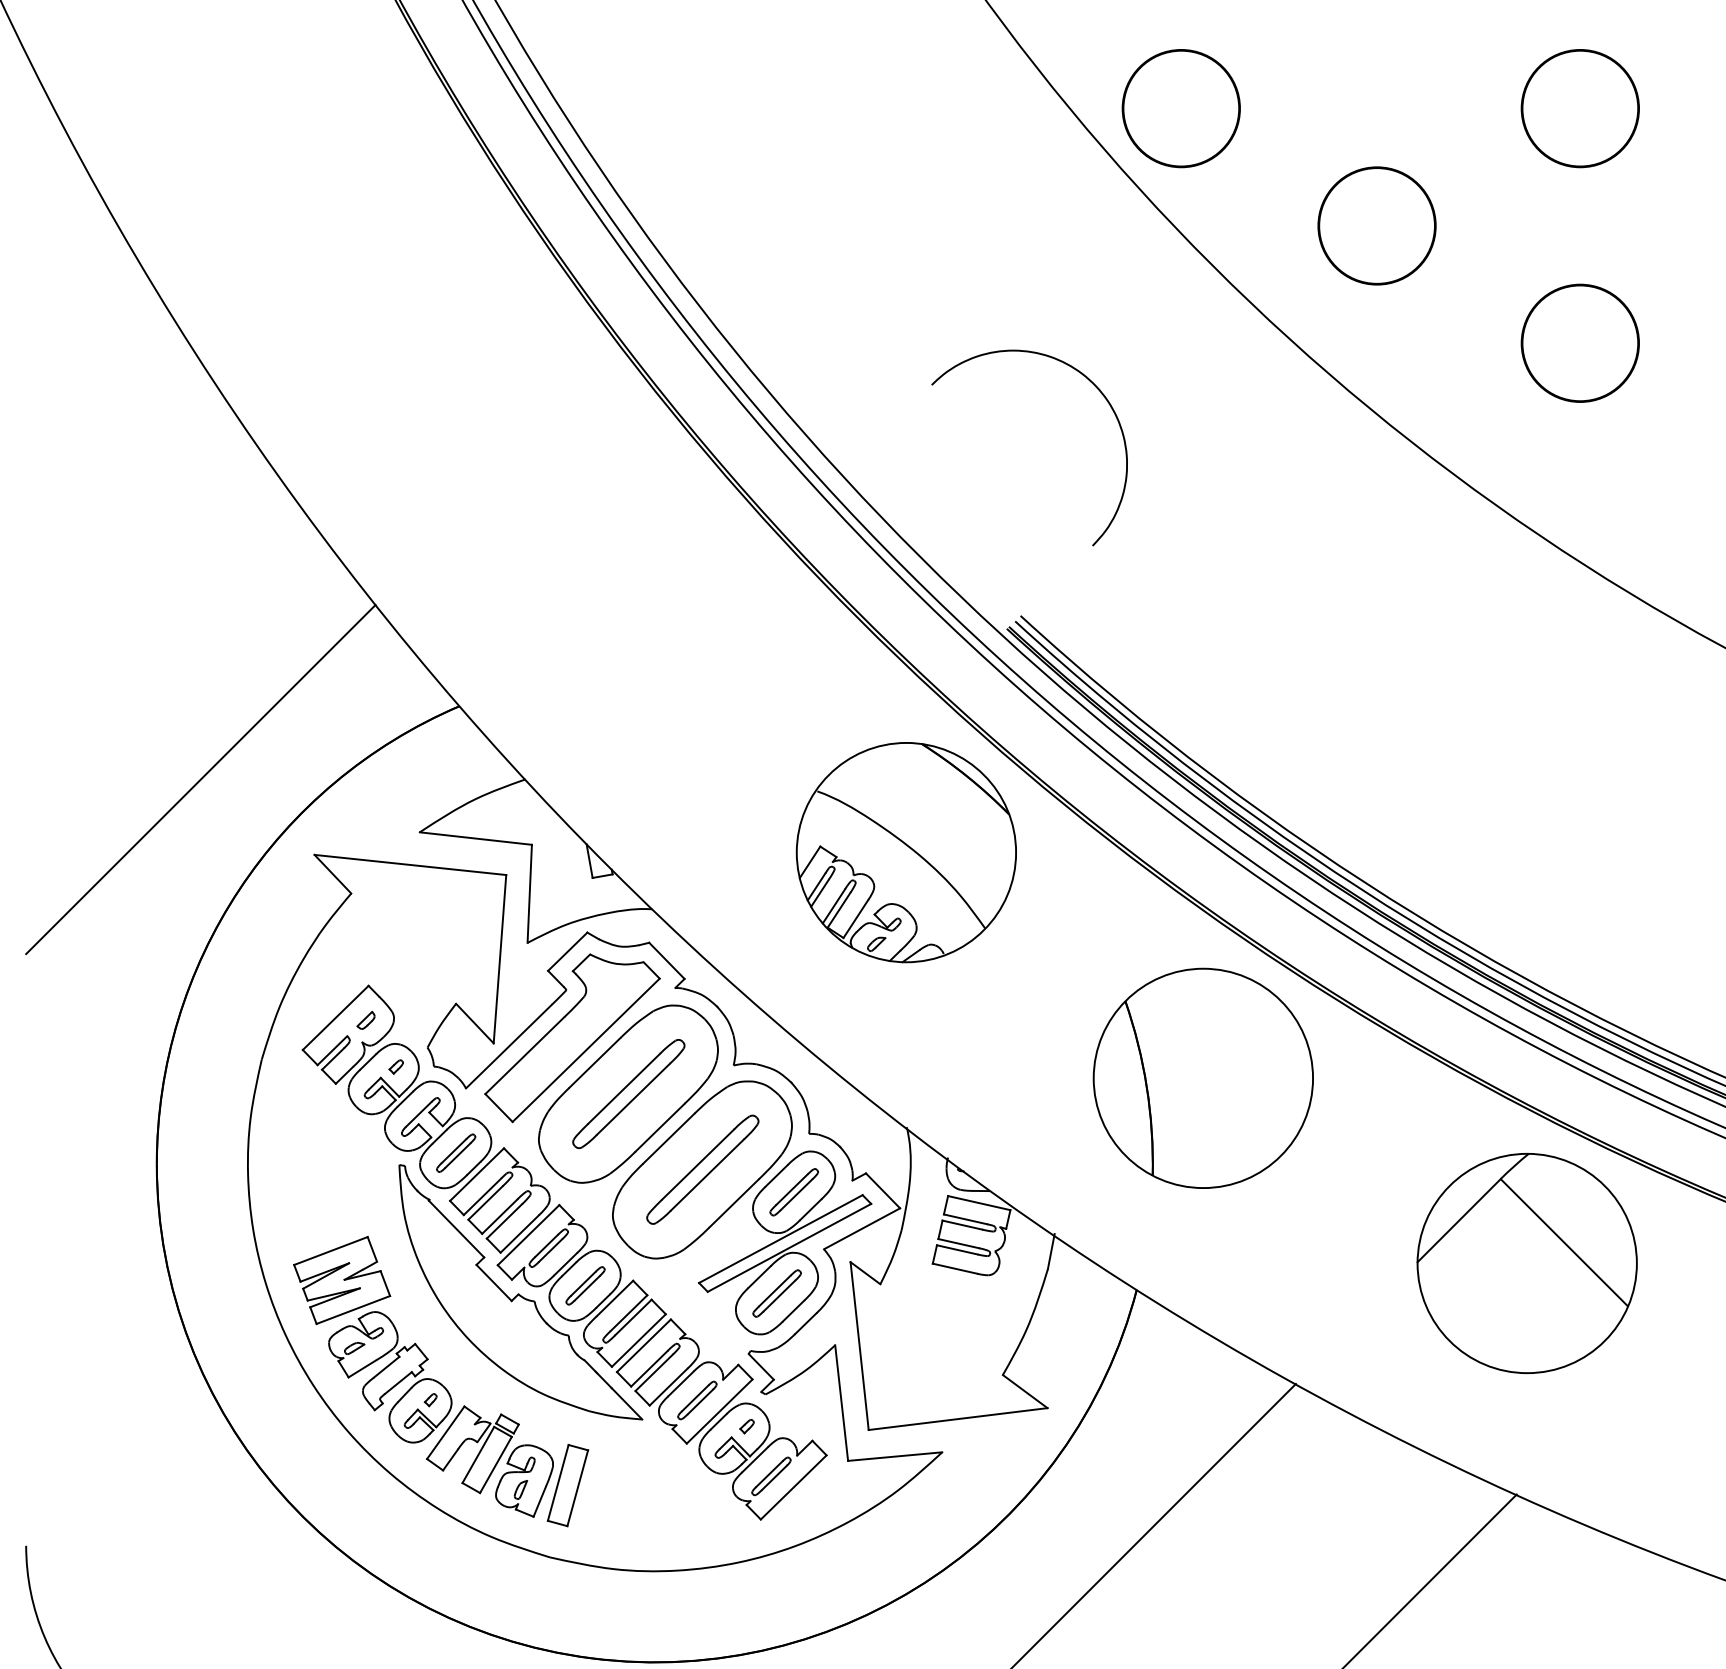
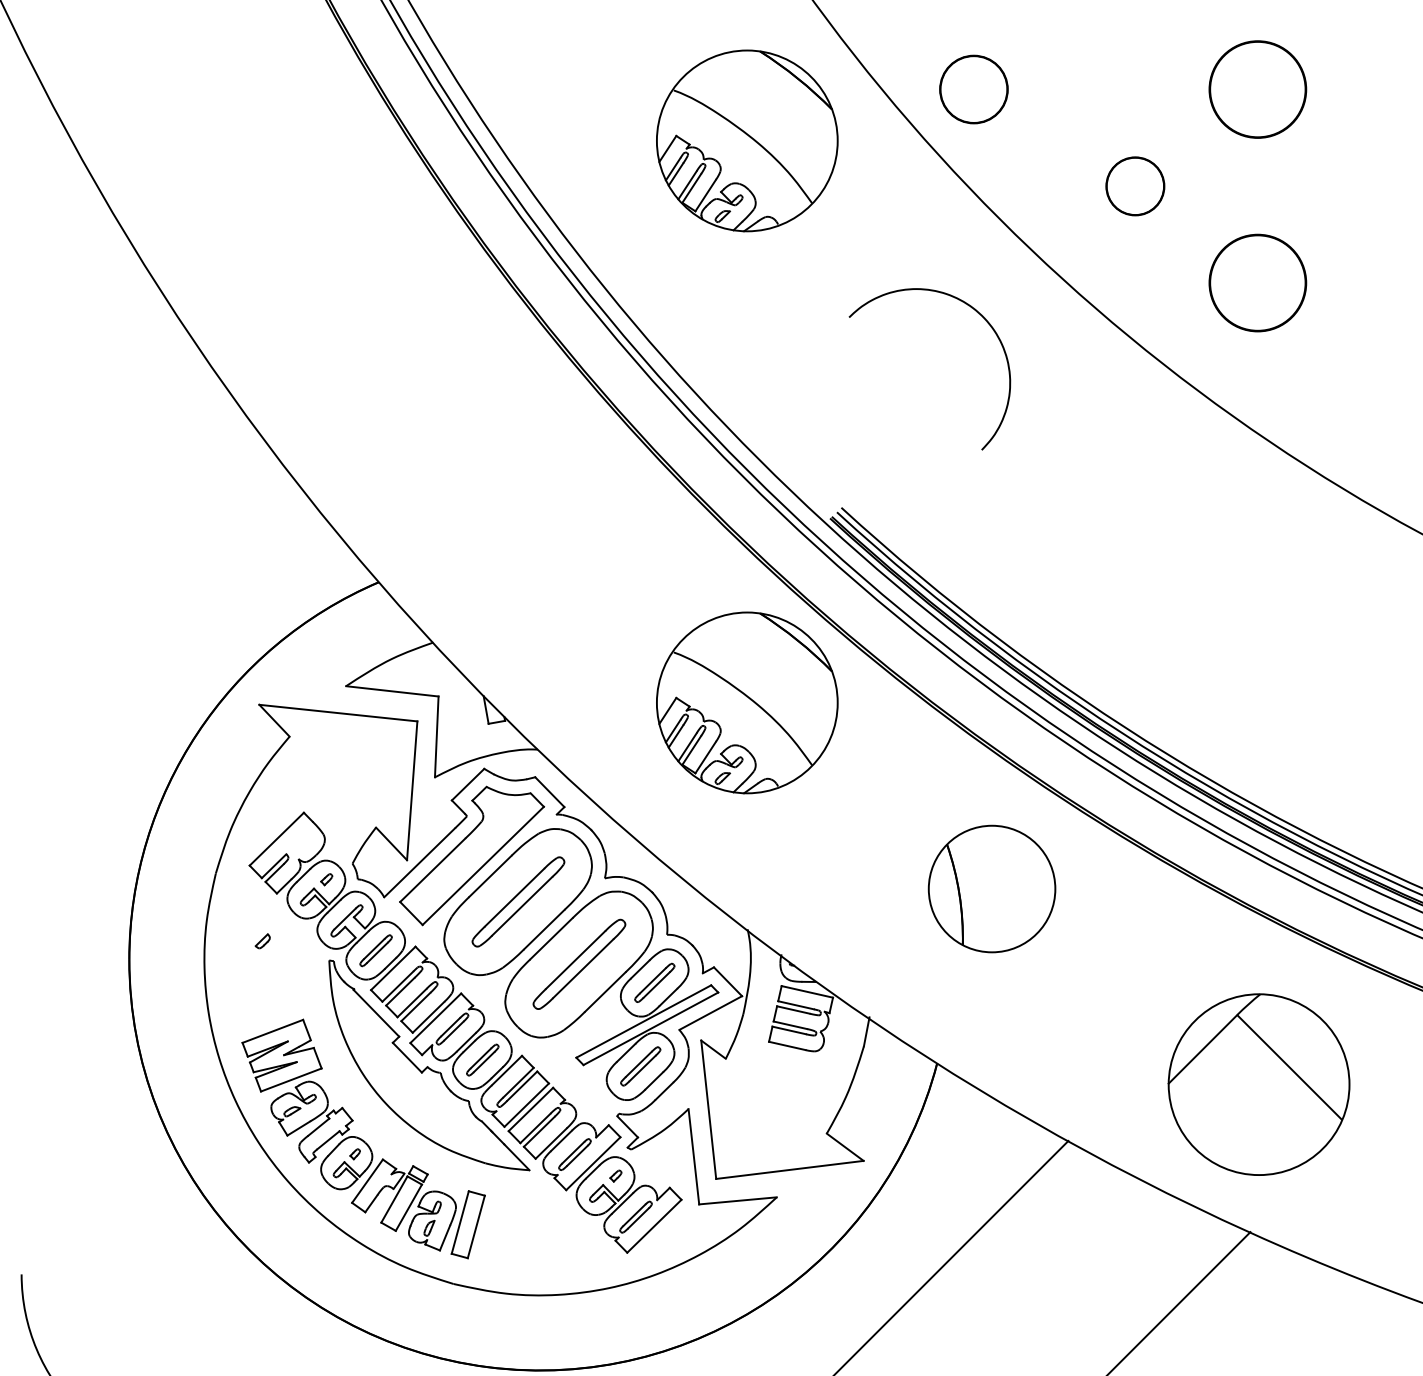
part: (1180, 108) -> (973, 89), size x0.7
part: (1579, 108) -> (1257, 89), moved
part: (906, 170) -> (747, 140), added
circle: (1377, 226) -> (1135, 186), size x0.6
part: (1579, 342) -> (1257, 282), moved
curve: (1087, 380) -> (977, 313), moved
line: (200, 779) -> (165, 642), removed
part: (365, 1020) -> (262, 941), moved
part: (1202, 1077) -> (991, 888), size x0.7
part: (1526, 1263) -> (1258, 1084), moved

